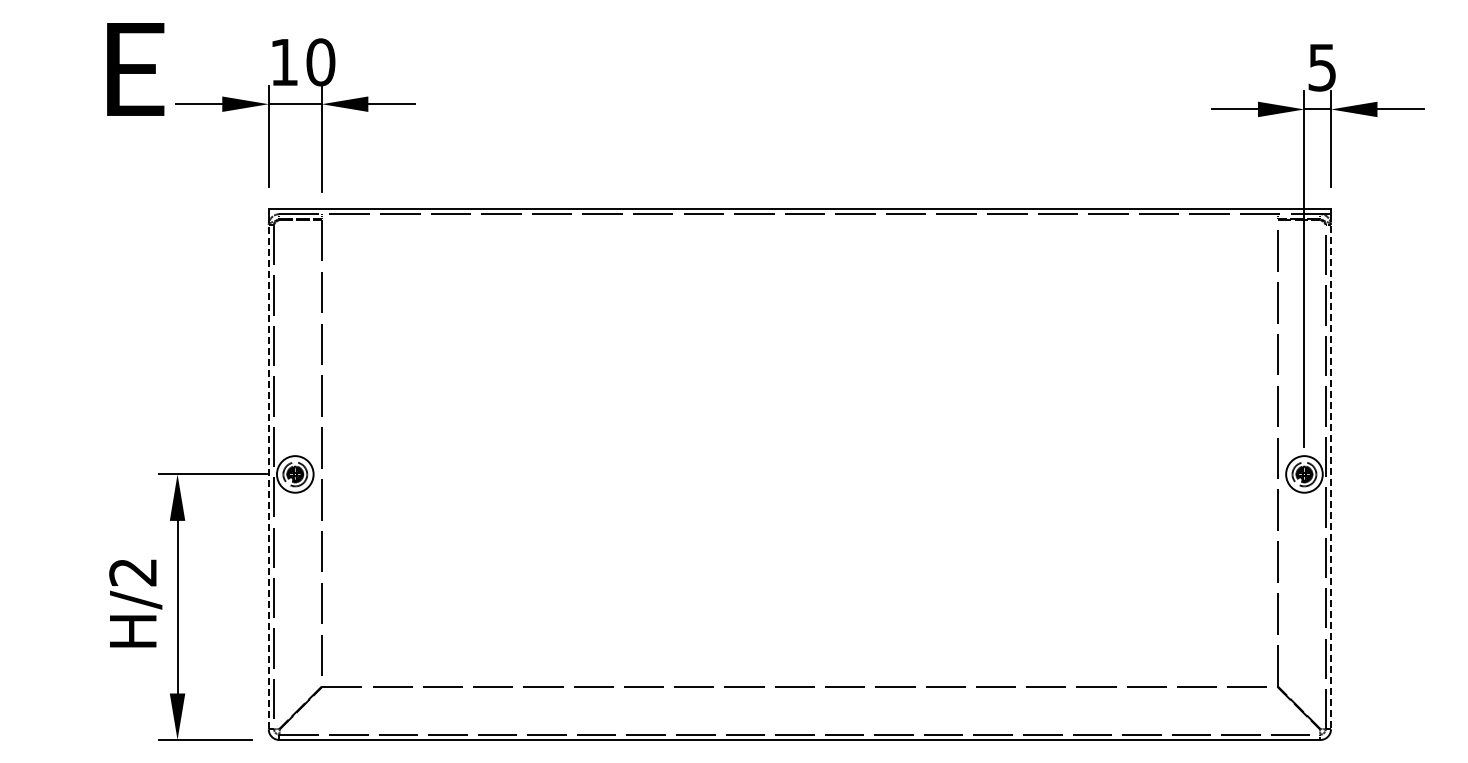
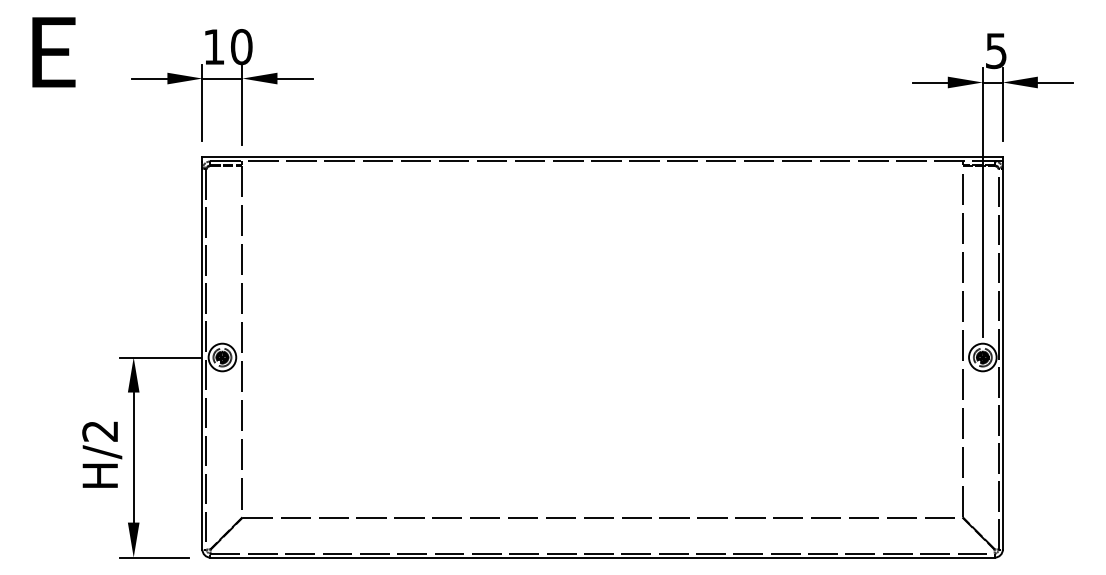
text: (135, 69) -> (53, 52), moved
line: (268, 471) -> (202, 355), dashed -> solid
line: (1331, 472) -> (1003, 356), dashed -> solid

